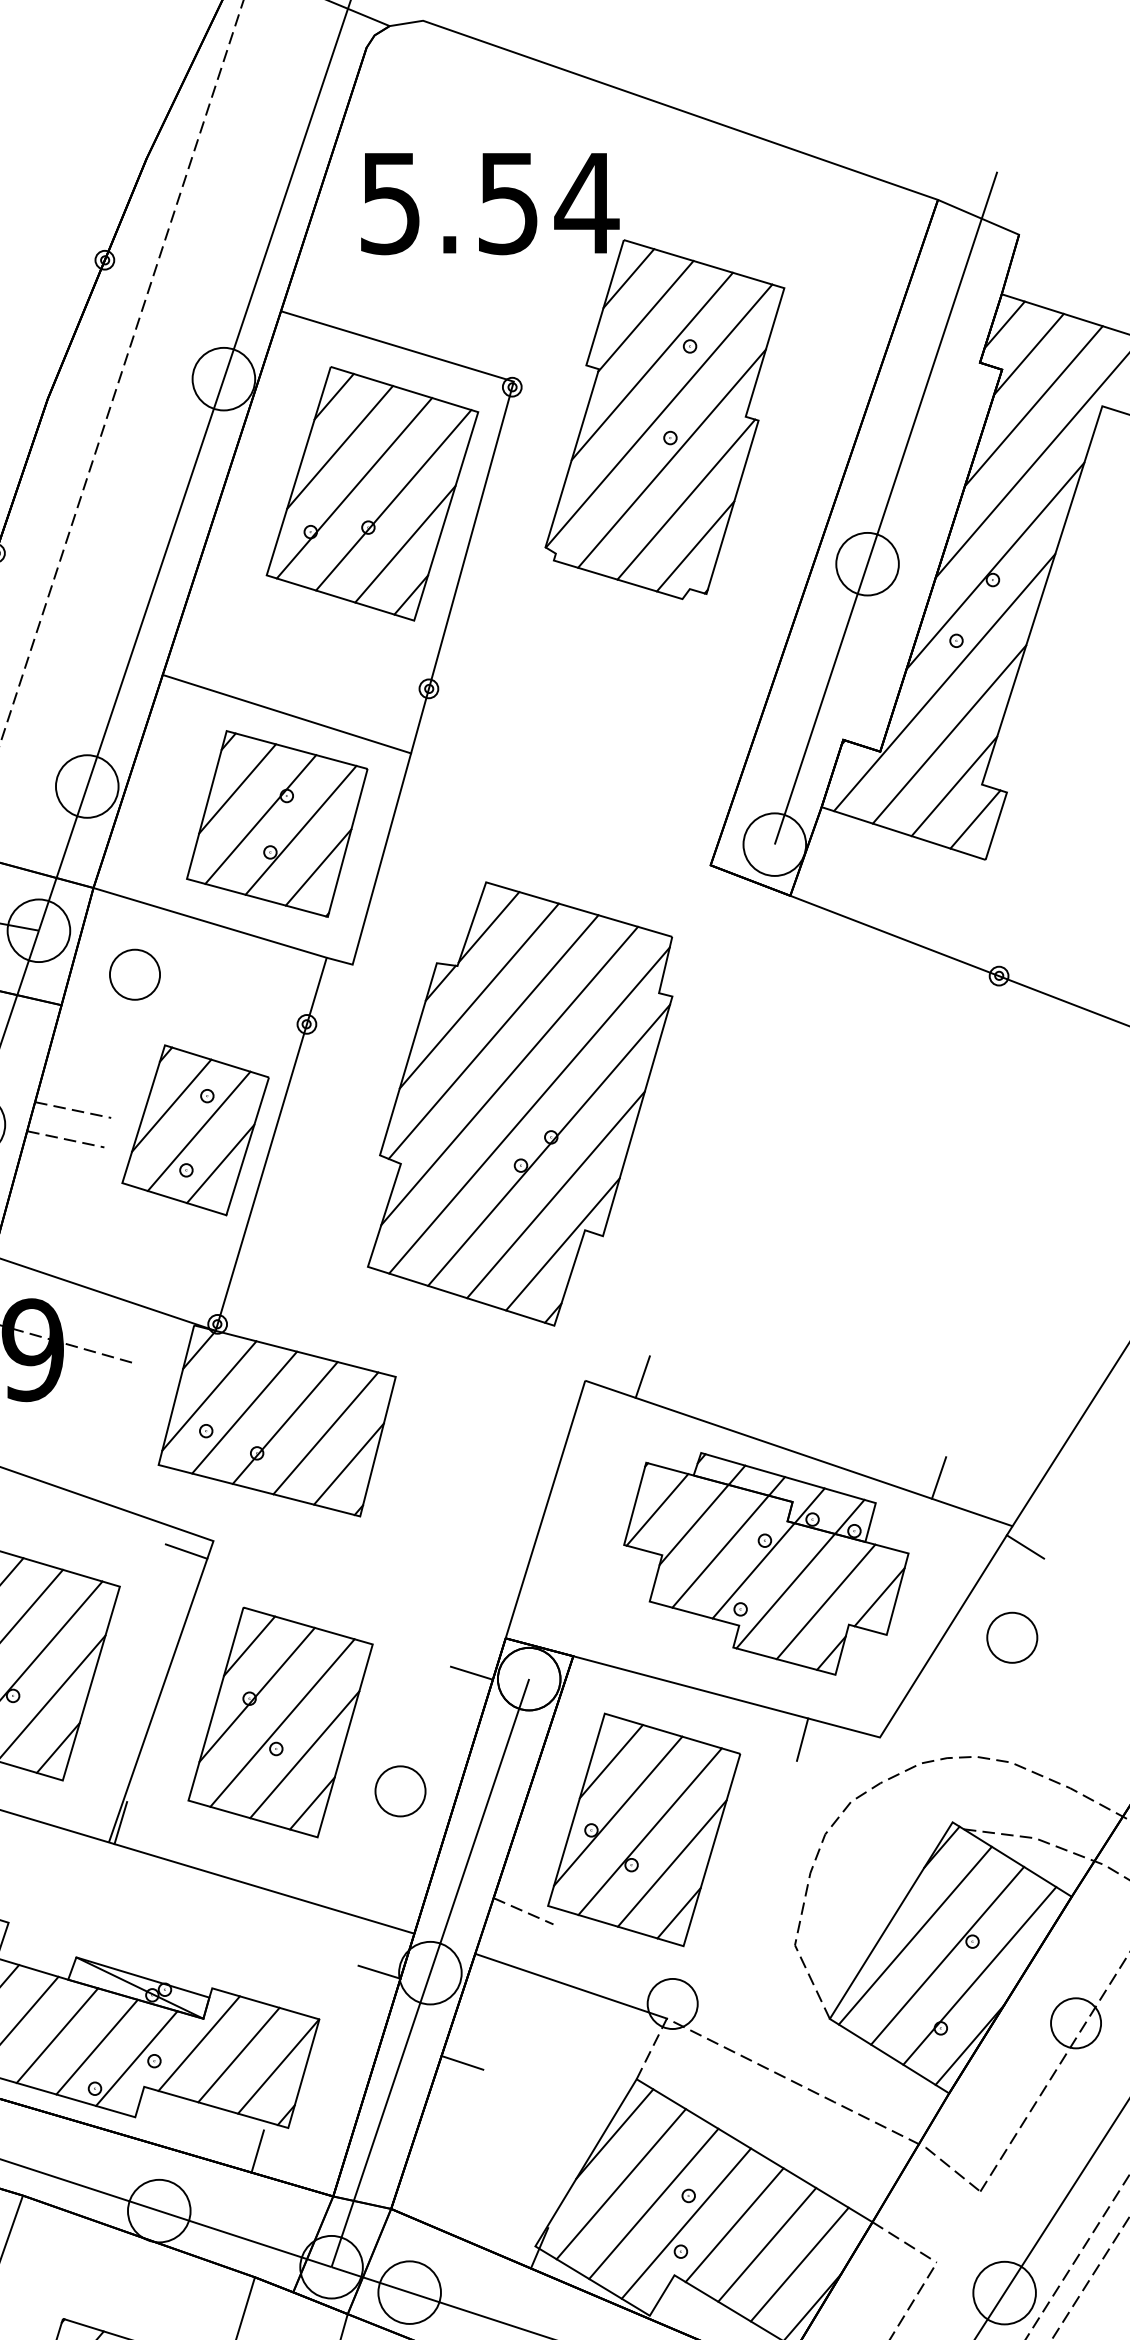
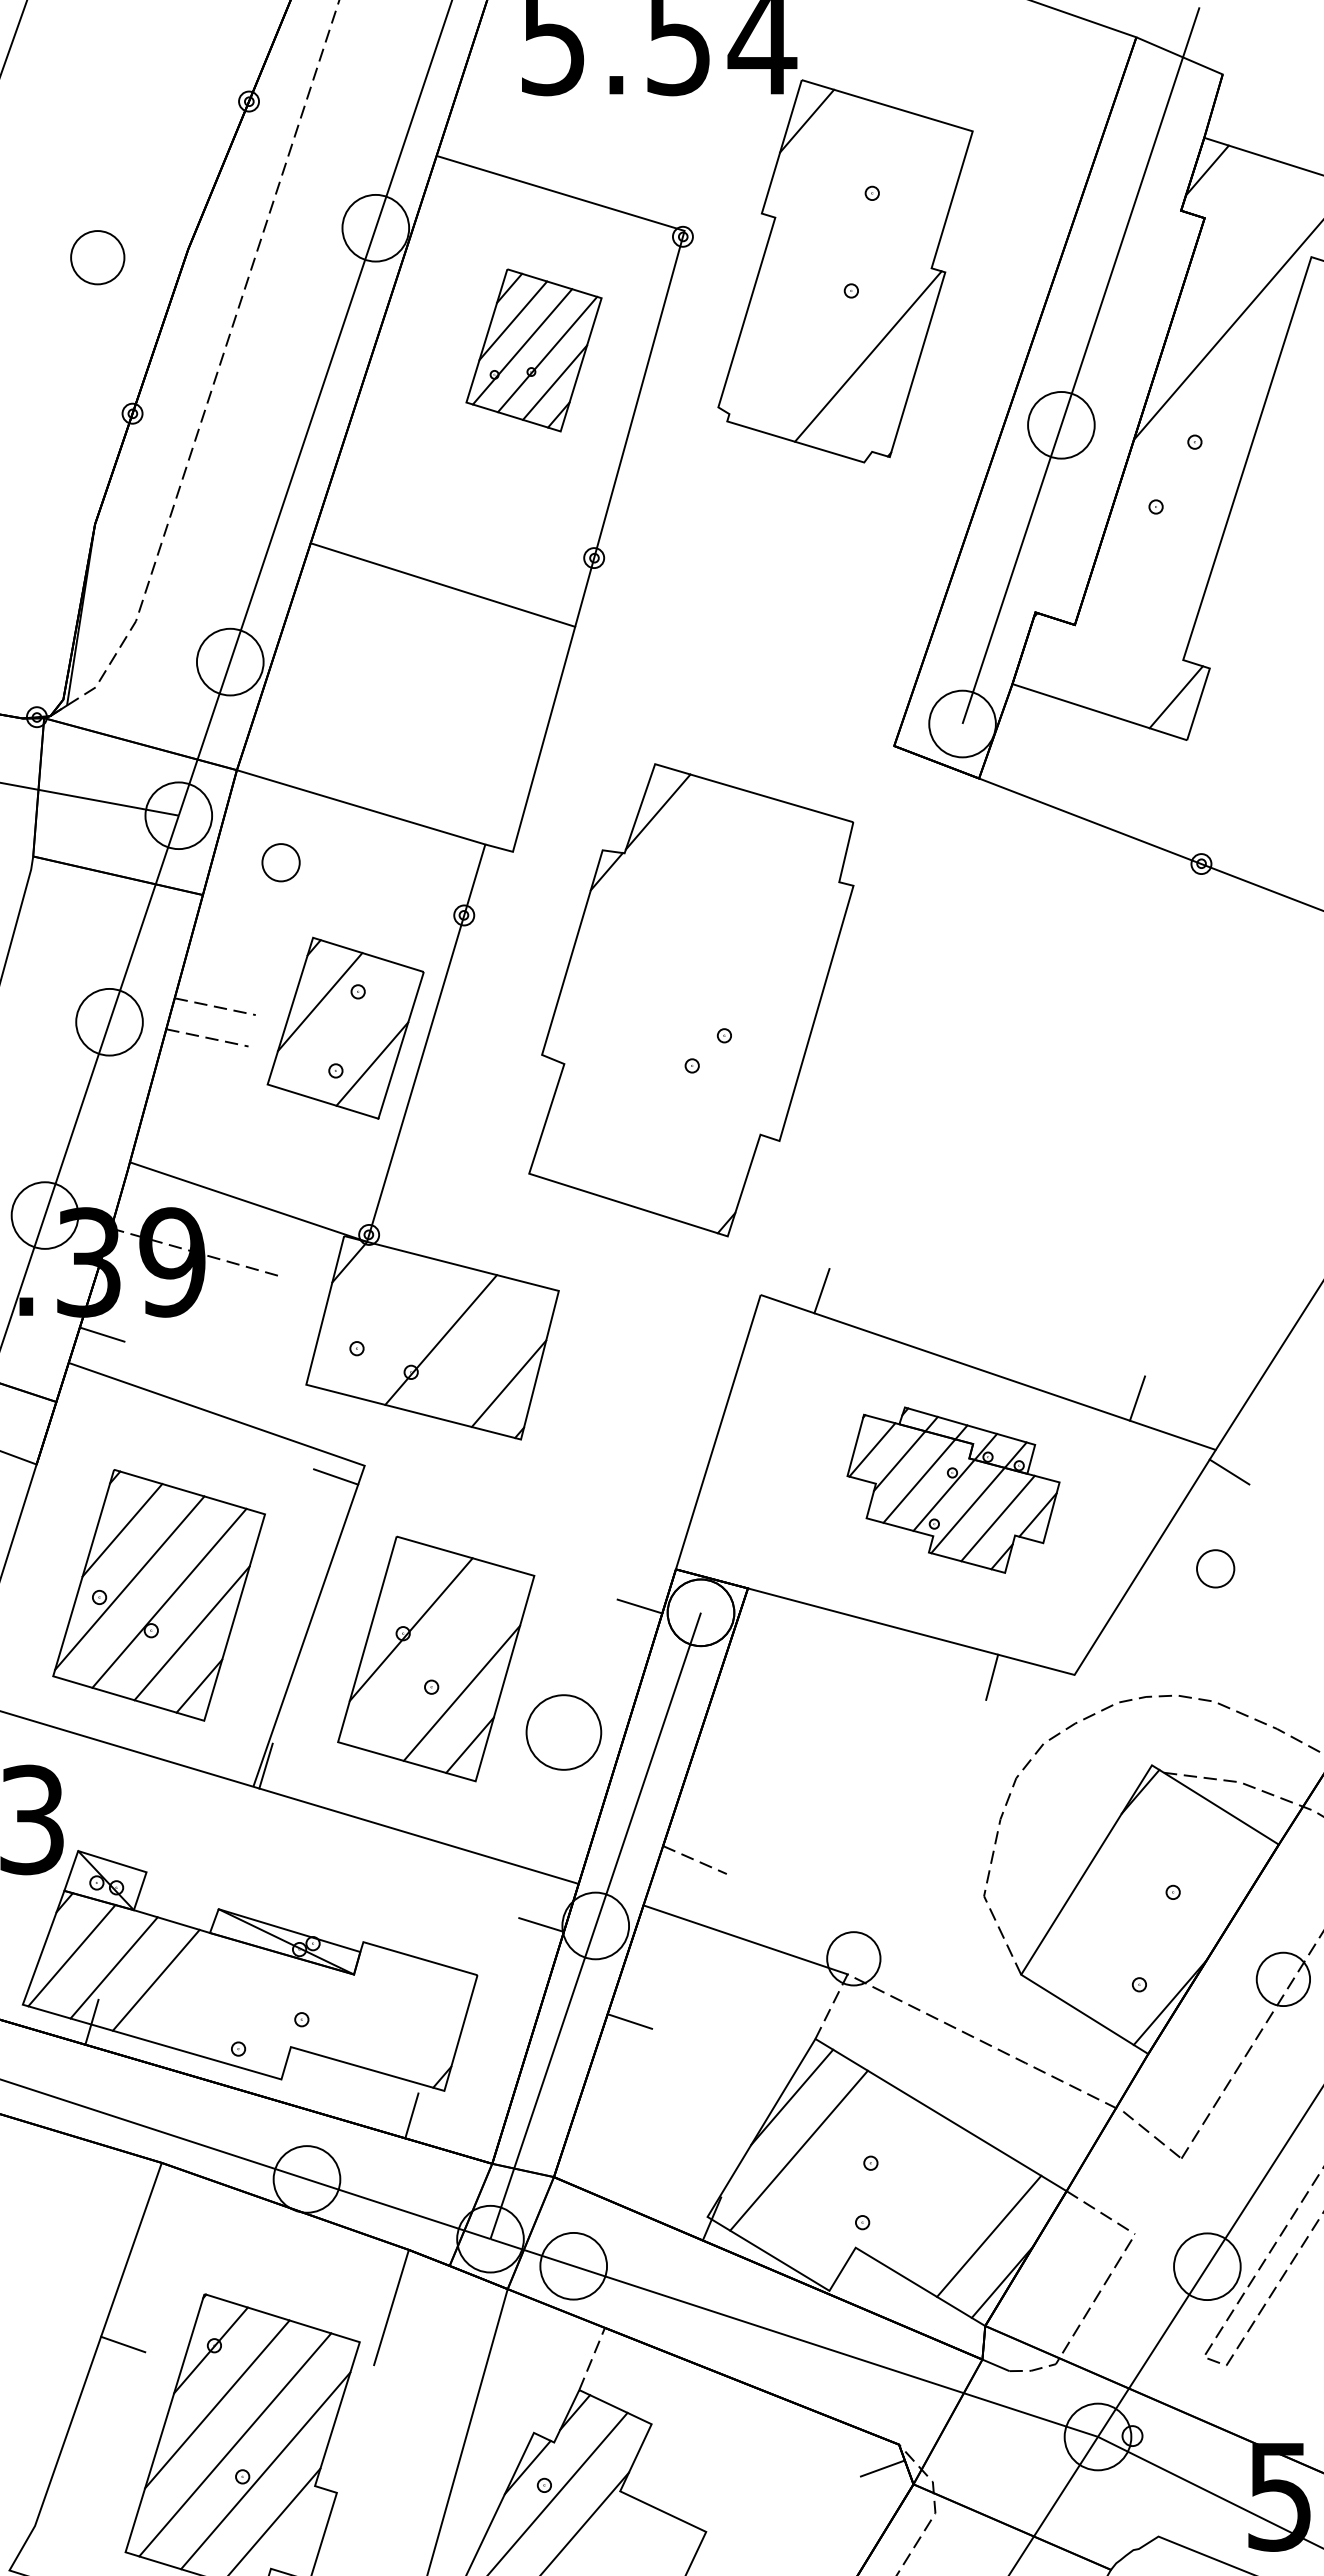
line: (646, 316) -> (825, 161), removed
line: (1029, 354) -> (1233, 201), removed
line: (651, 366) -> (831, 214), removed
line: (1033, 405) -> (1238, 256), removed
line: (658, 416) -> (838, 267), removed
line: (672, 458) -> (853, 312), removed
part: (371, 493) -> (533, 350), size x0.6
line: (694, 546) -> (877, 406), removed
line: (995, 566) -> (1197, 427), removed
line: (944, 682) -> (1143, 551), removed
line: (949, 734) -> (1148, 606), removed
line: (954, 785) -> (1153, 661), removed
part: (277, 823) -> (432, 701), removed
part: (134, 974) -> (280, 862), size x0.7
line: (478, 995) -> (647, 884), removed
line: (493, 1036) -> (662, 928), removed
line: (509, 1076) -> (679, 970), removed
line: (528, 1109) -> (700, 1006), removed
line: (199, 1130) -> (349, 1028), removed
line: (548, 1144) -> (721, 1043), removed
line: (555, 1195) -> (729, 1097), removed
line: (562, 1244) -> (736, 1149), removed
line: (209, 1396) -> (360, 1311), removed
line: (244, 1412) -> (397, 1328), removed
line: (325, 1432) -> (484, 1350), removed
part: (766, 1564) -> (953, 1490), size x0.7
part: (1012, 1637) -> (1215, 1568), size x0.7
line: (248, 1645) -> (402, 1577), removed
line: (282, 1722) -> (438, 1659), removed
part: (400, 1790) -> (563, 1731), size x1.4
part: (644, 1829) -> (823, 1773), removed
line: (914, 1935) -> (1111, 1885), removed
line: (947, 1955) -> (1146, 1907), removed
line: (979, 1975) -> (1180, 1928), removed
line: (57, 2035) -> (198, 1992), removed
line: (199, 2043) -> (349, 2000), removed
line: (96, 2046) -> (240, 2004), removed
line: (238, 2054) -> (391, 2012), removed
line: (136, 2058) -> (282, 2016), removed
line: (278, 2066) -> (433, 2025), removed
line: (653, 2203) -> (833, 2171), removed
line: (686, 2223) -> (868, 2192), removed
line: (734, 2224) -> (919, 2193), removed
line: (767, 2244) -> (954, 2214), removed

